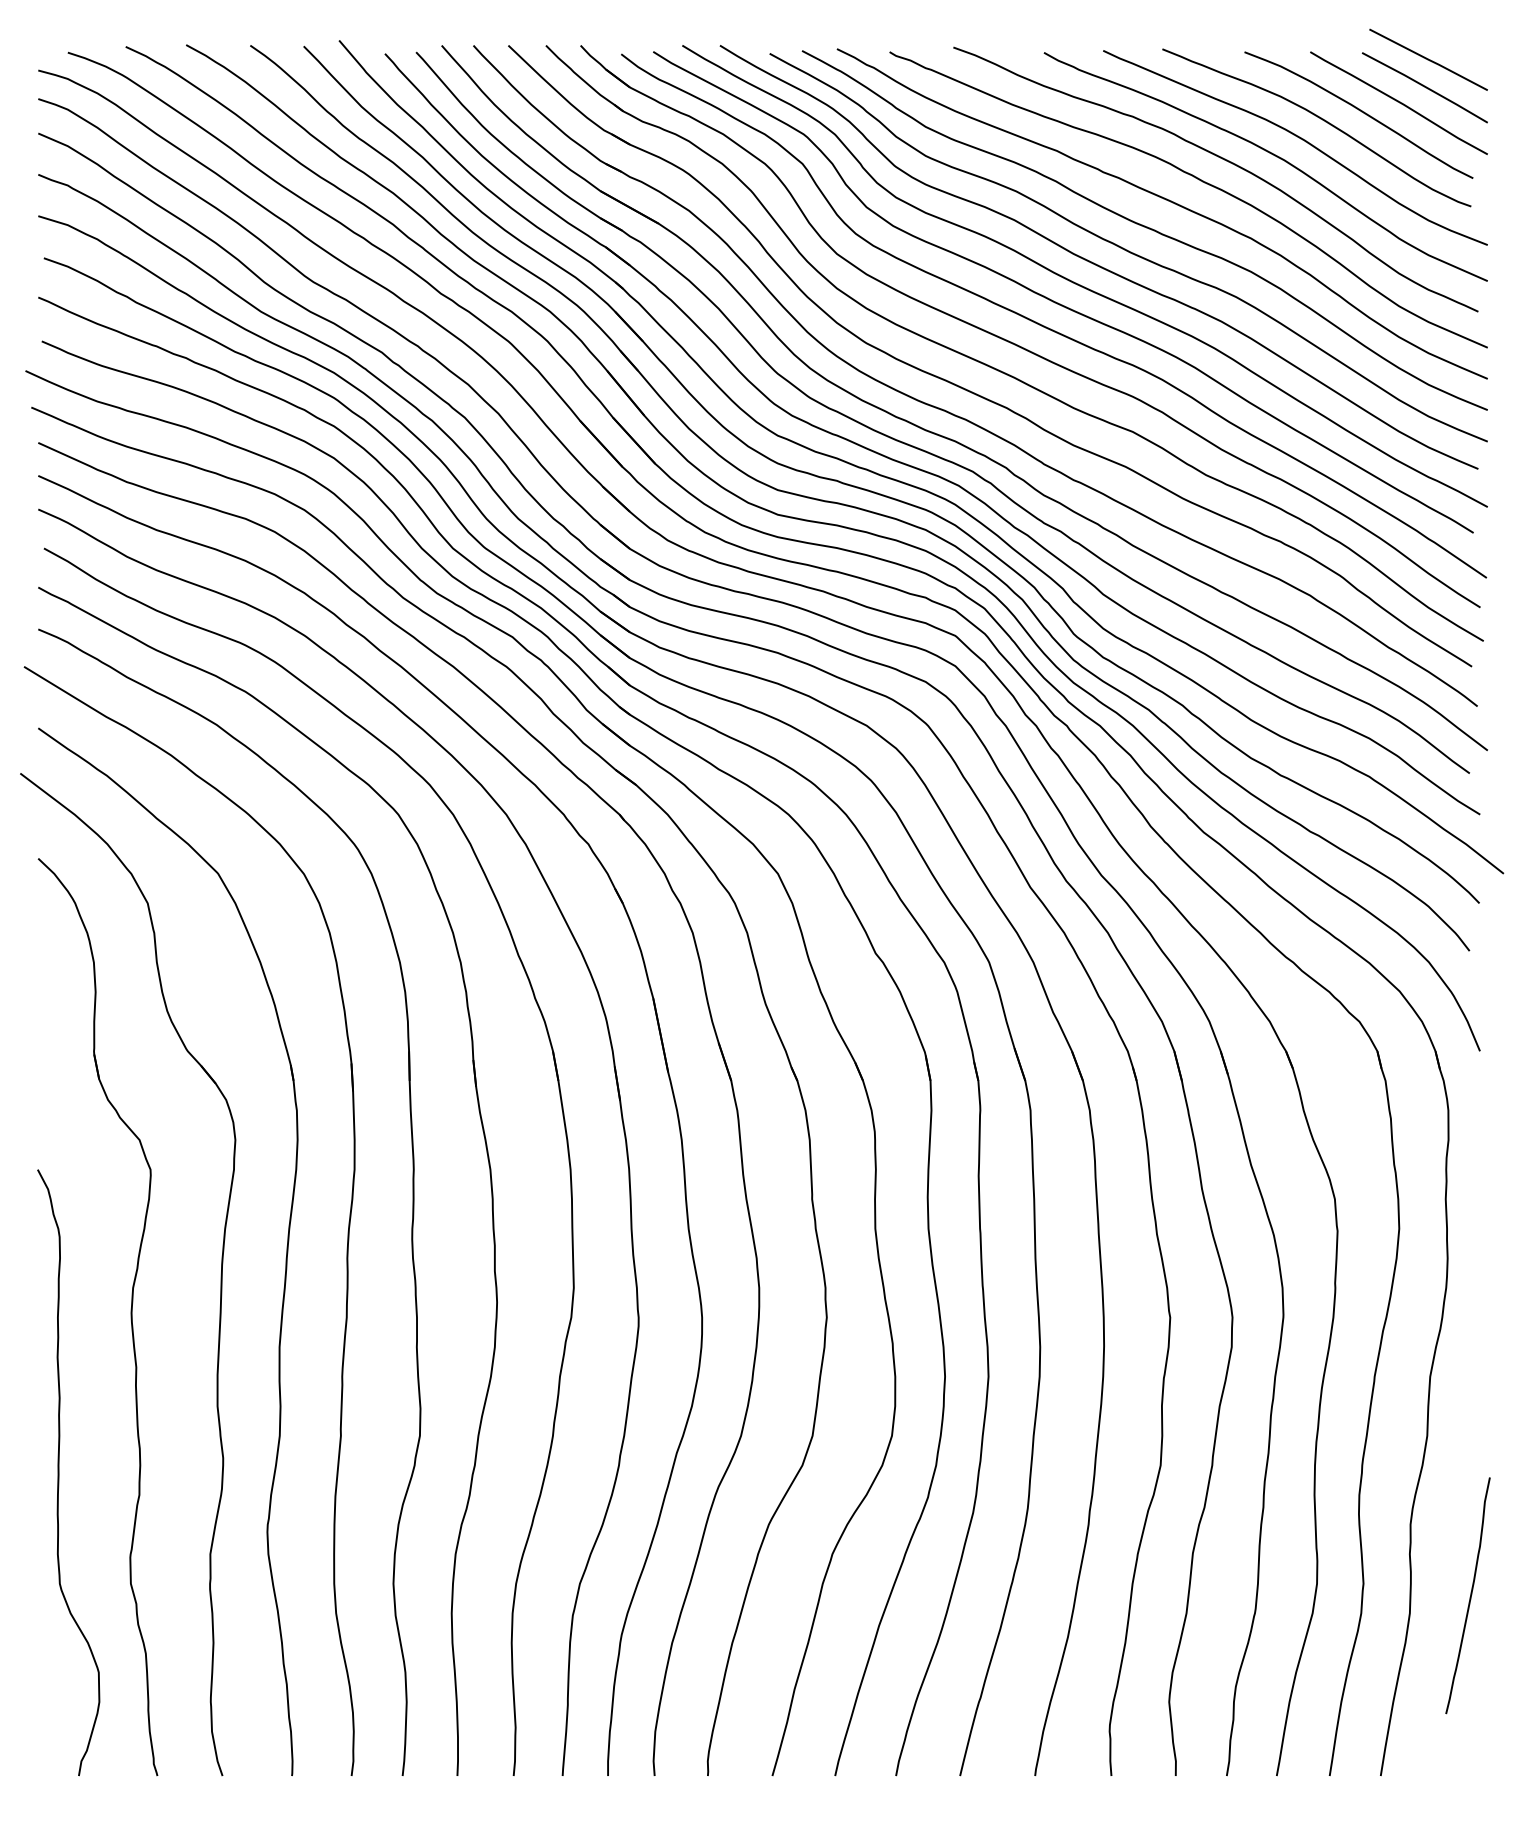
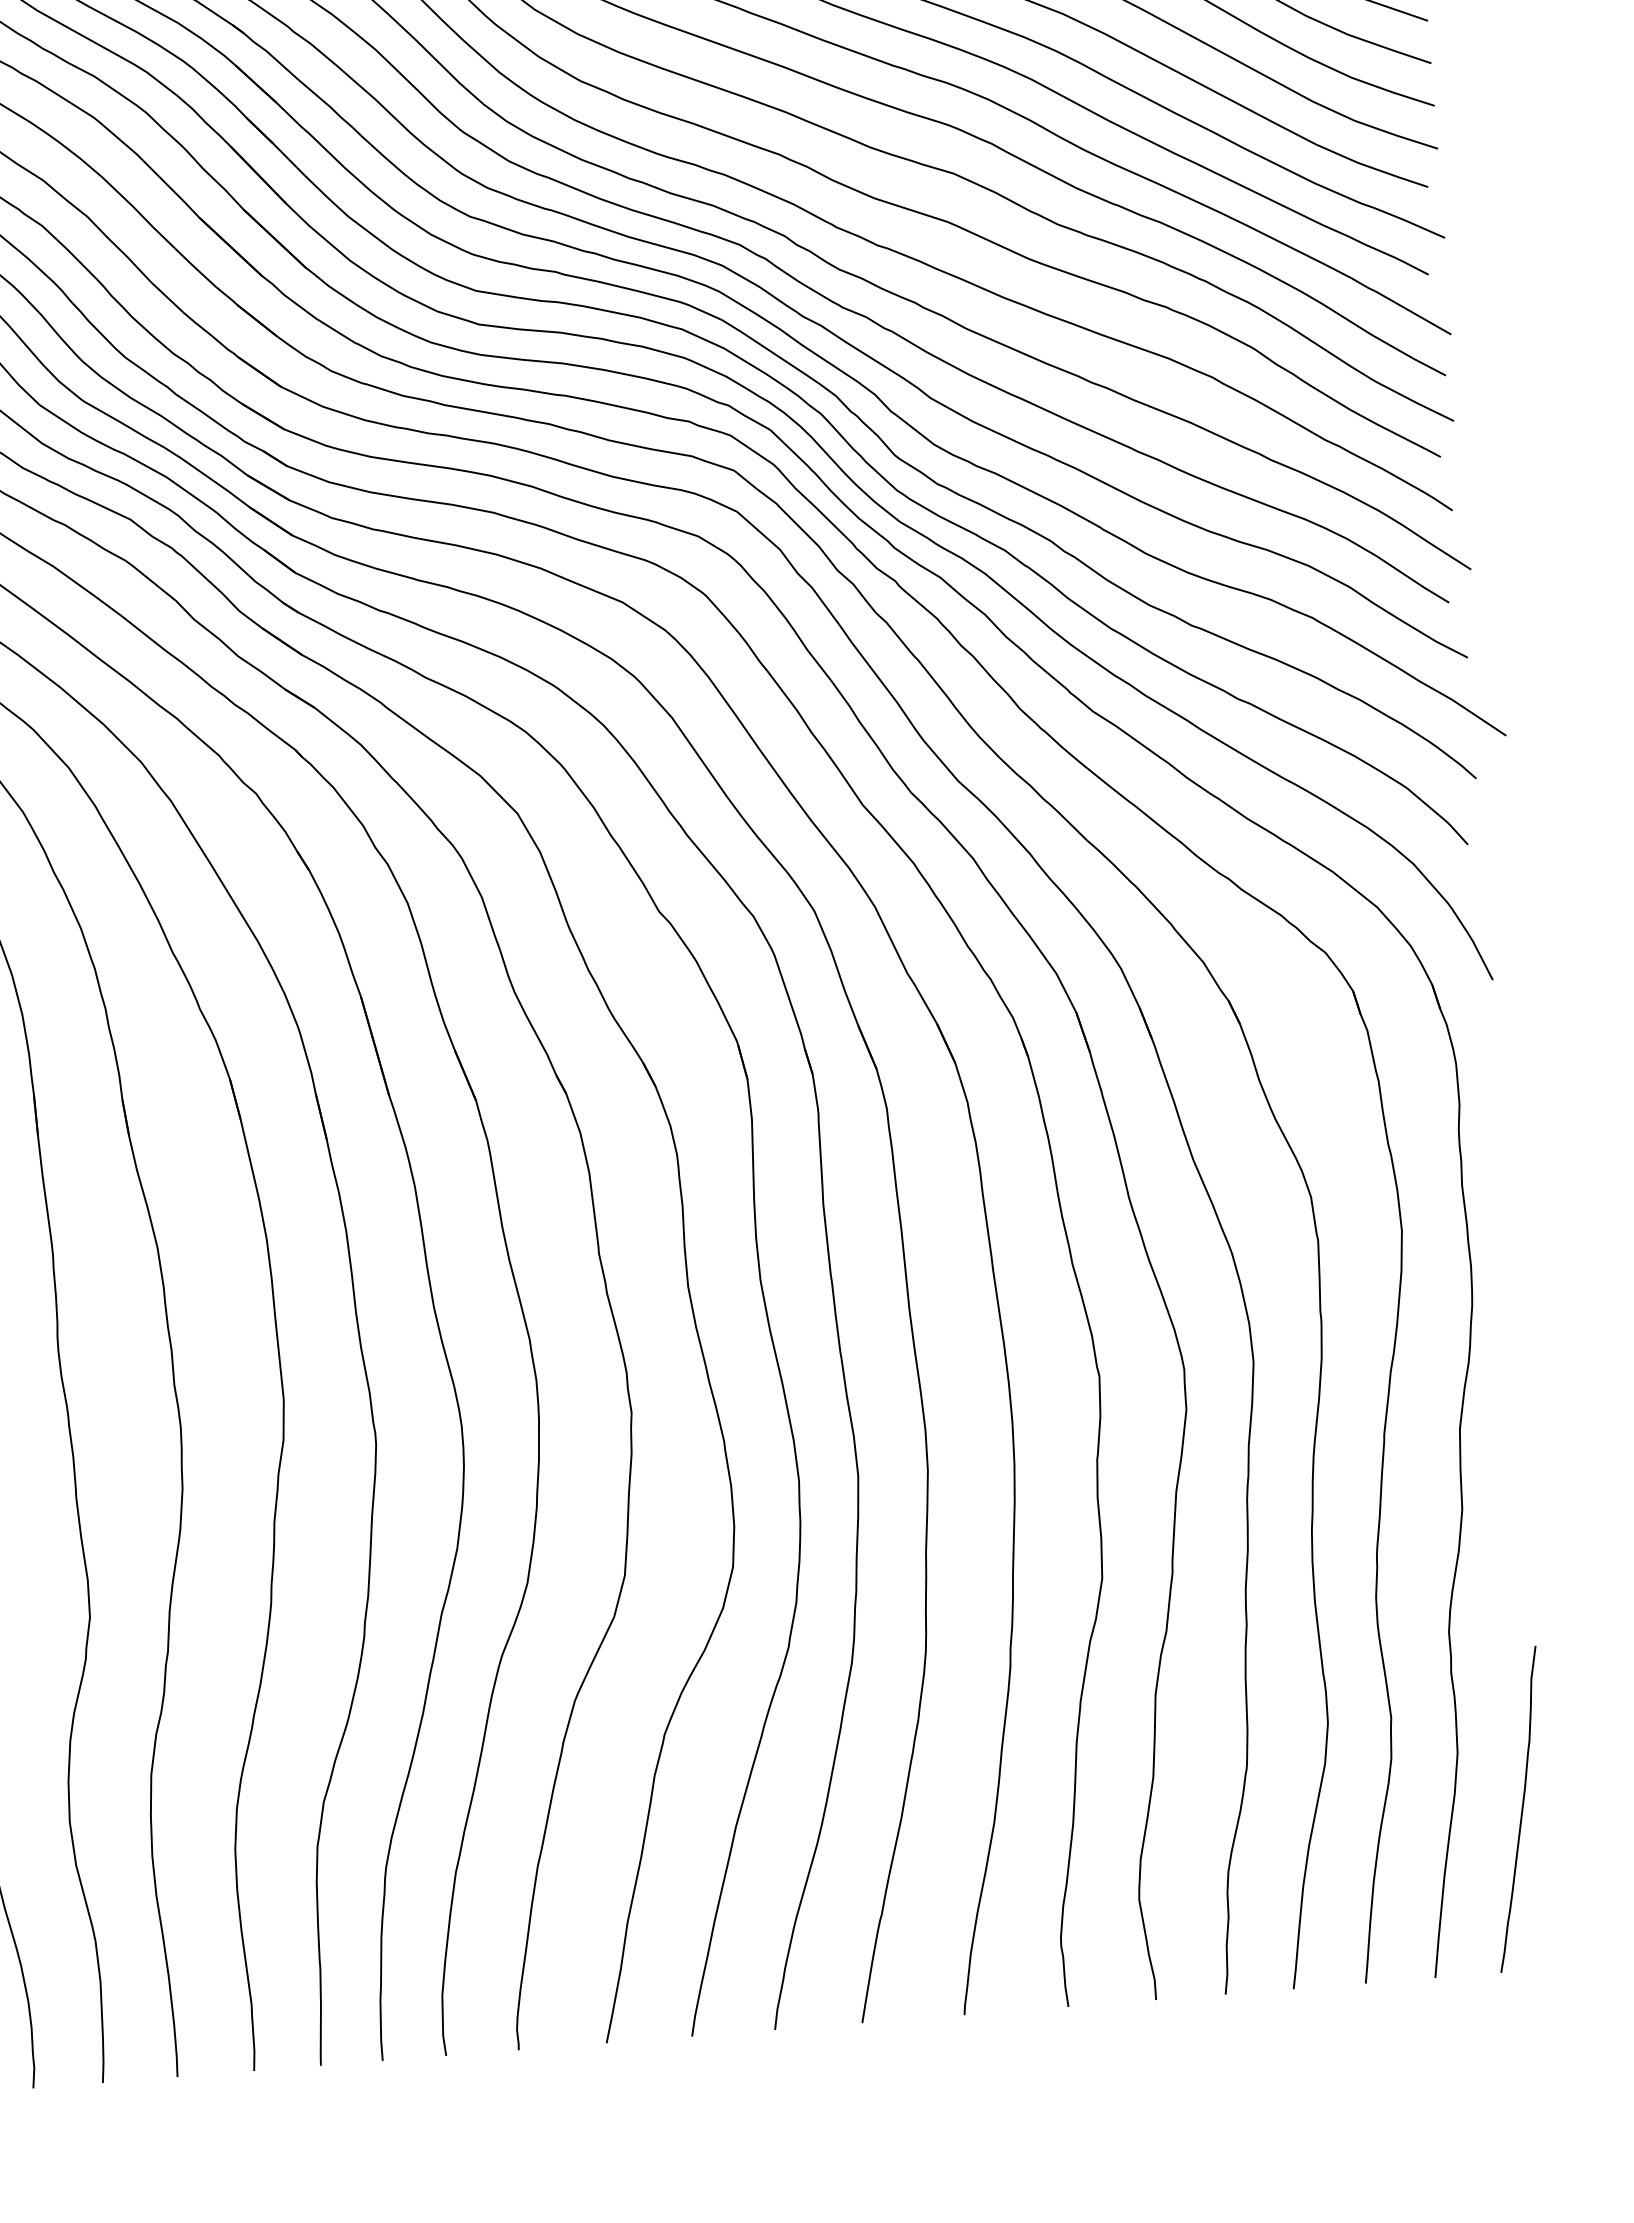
curve: (1469, 1597) -> (1520, 1811), moved

